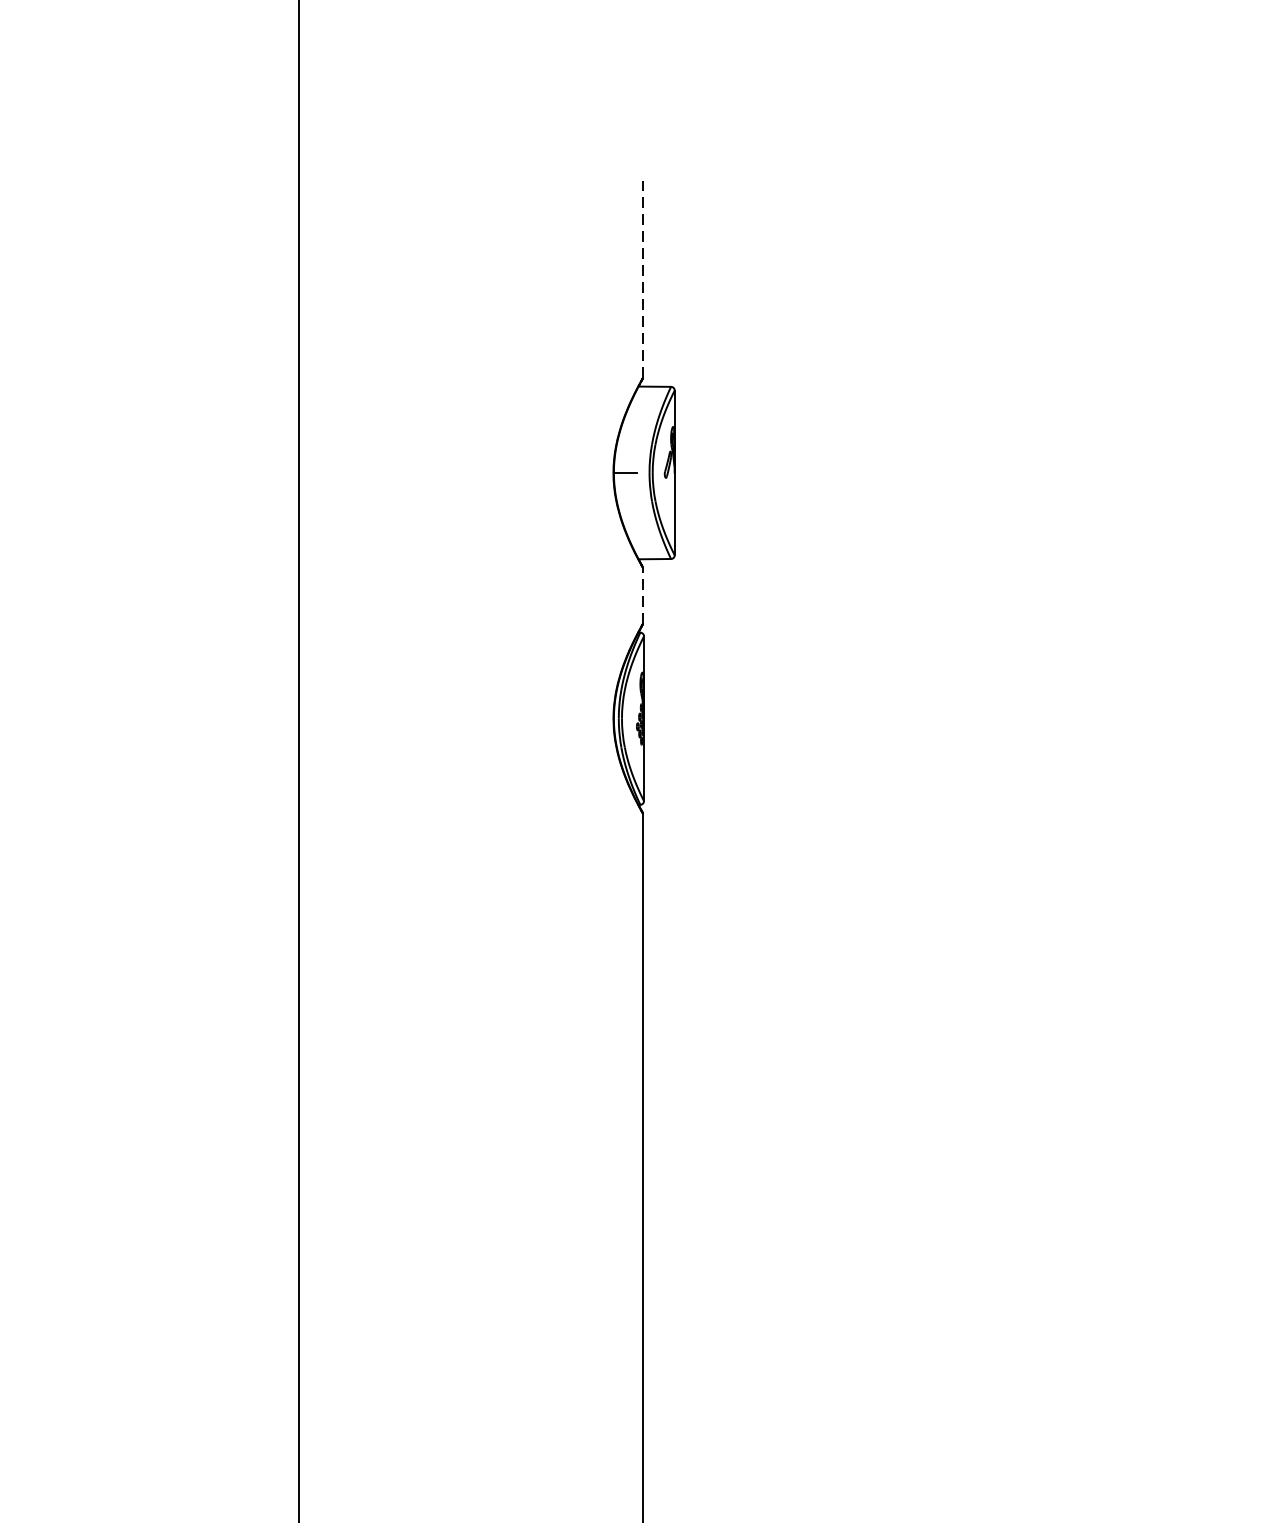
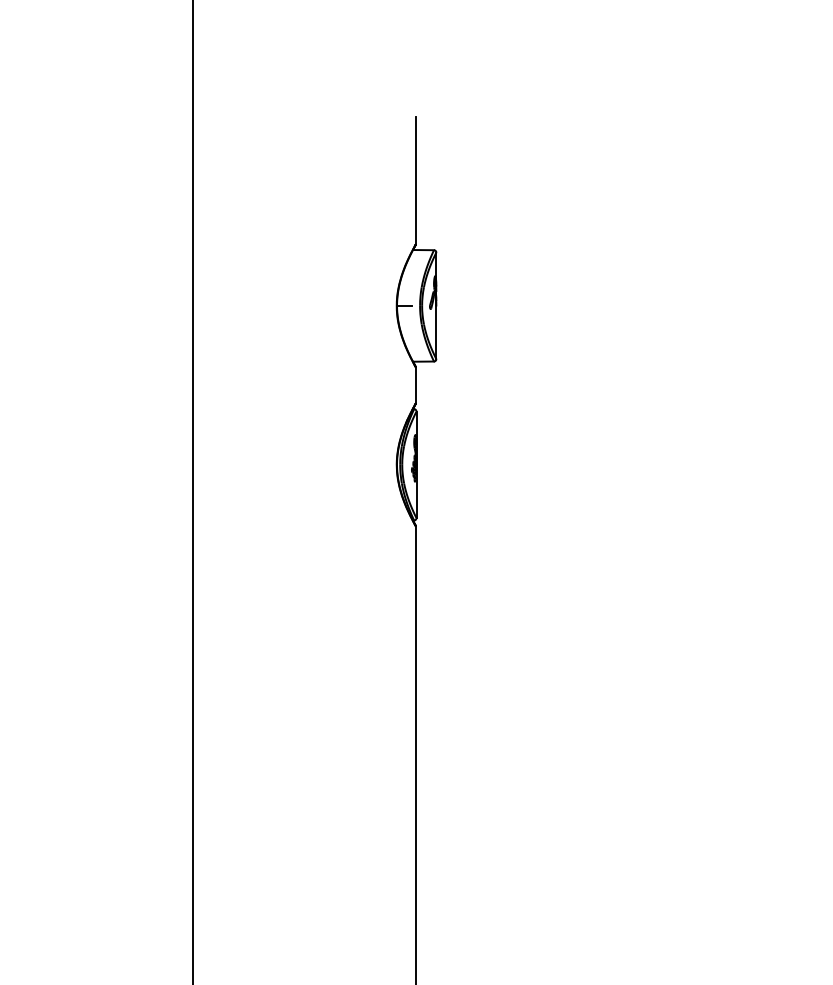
line: (642, 279) -> (415, 180), dashed -> solid
line: (642, 594) -> (415, 384), dashed -> solid

